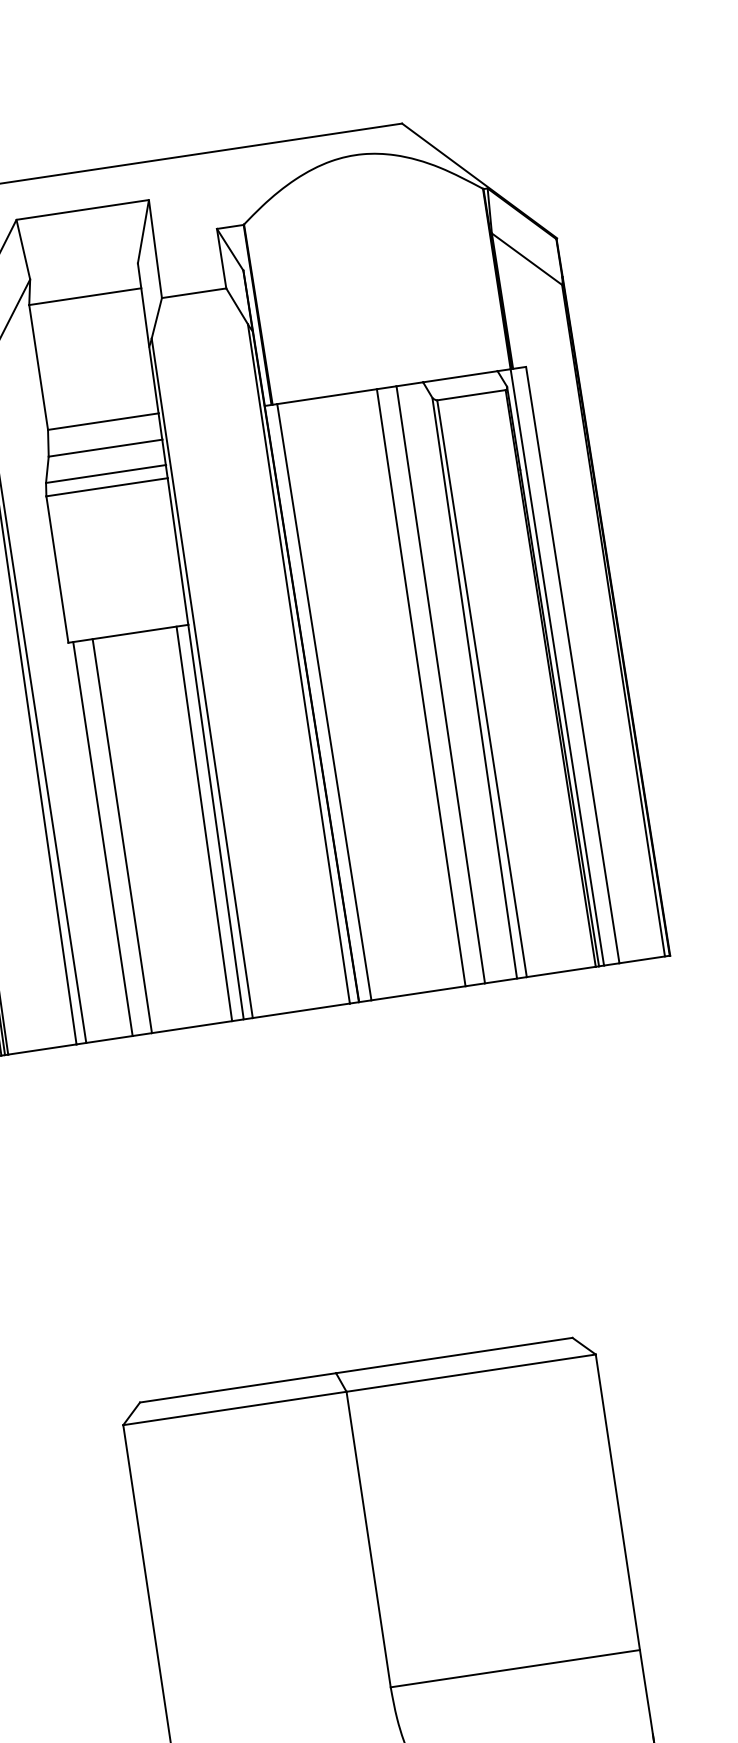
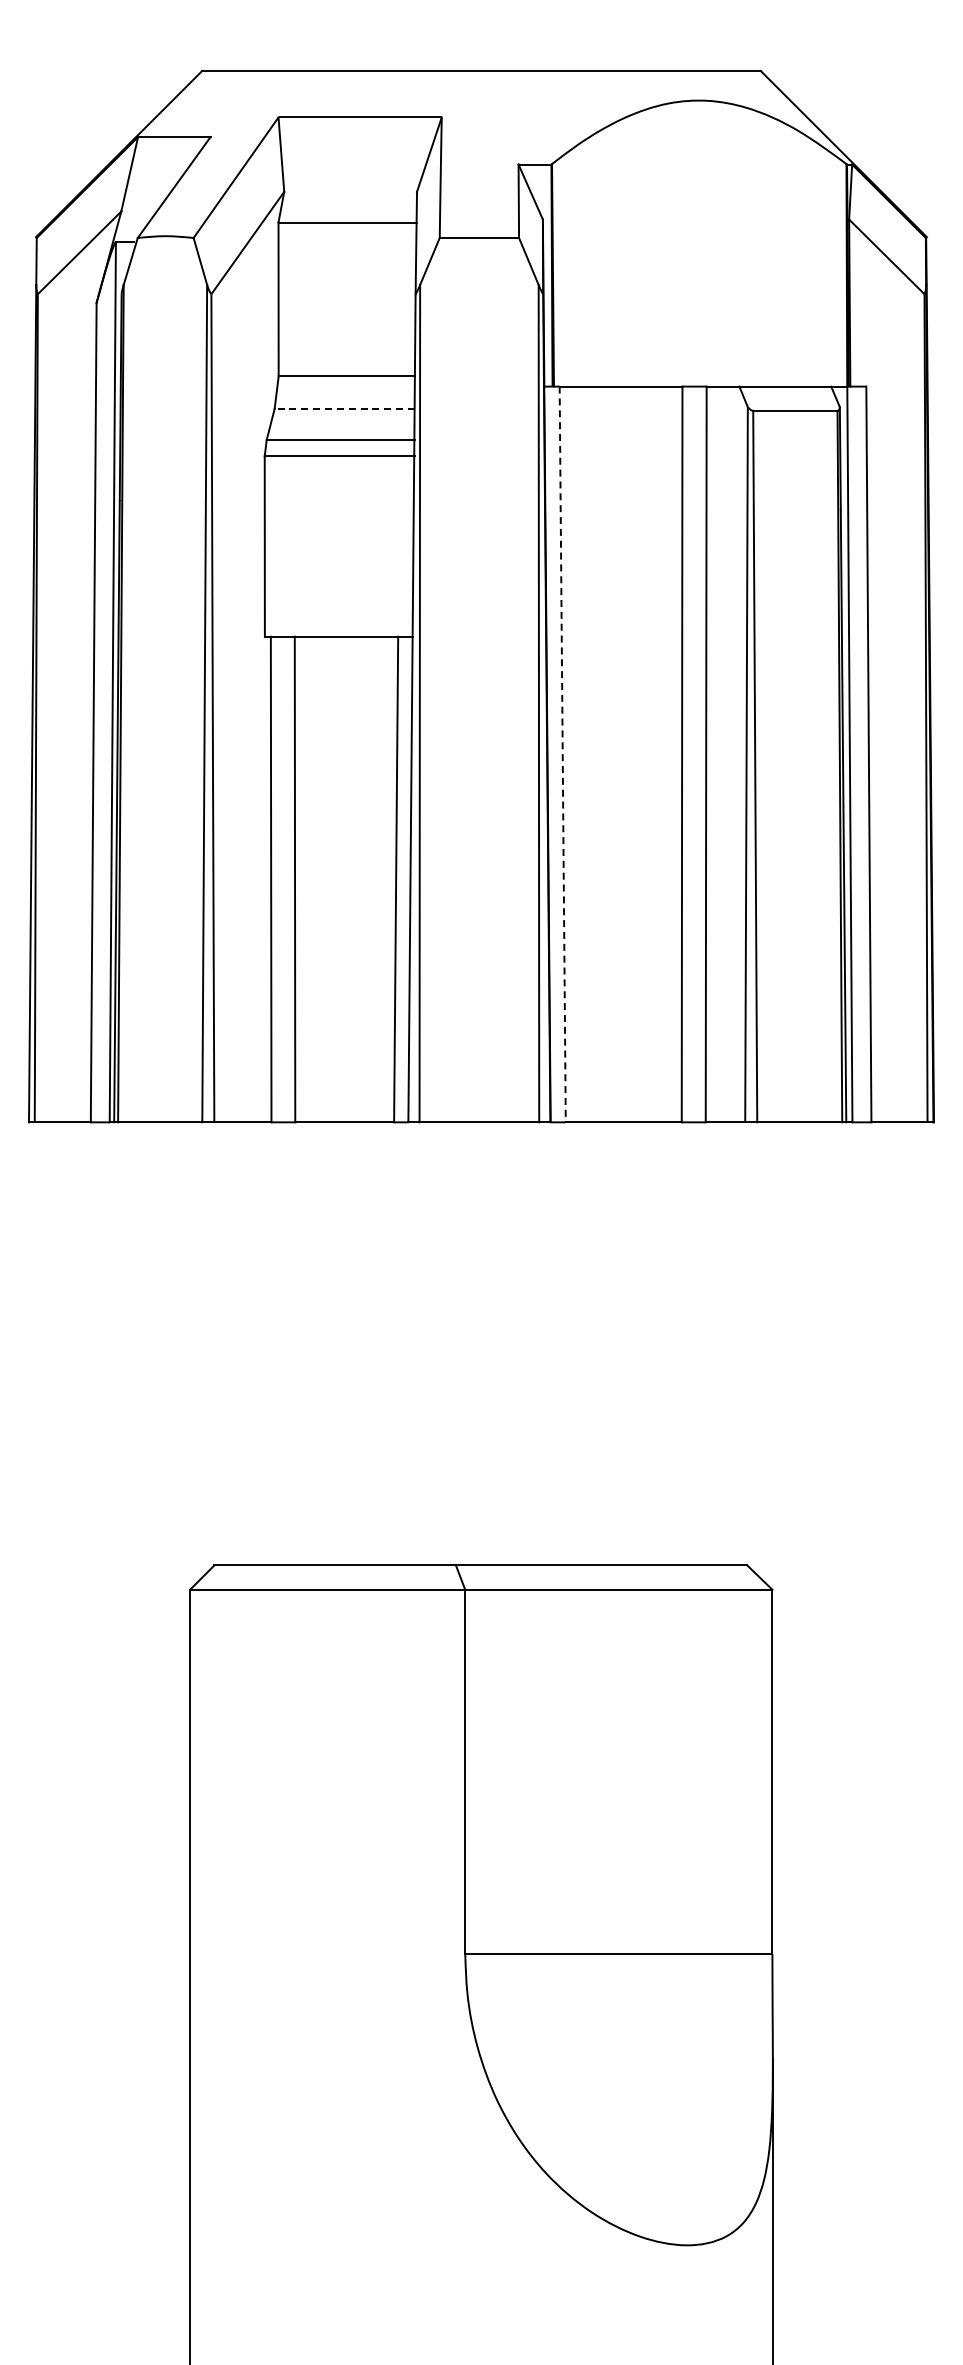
line: (105, 447) -> (344, 408), solid -> dashed
line: (324, 702) -> (562, 754), solid -> dashed

